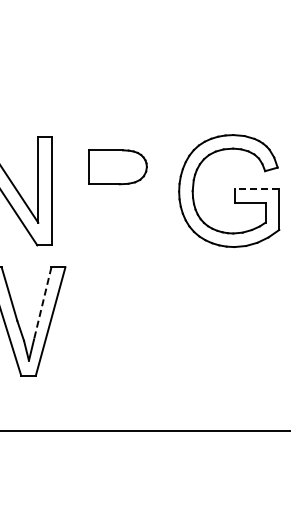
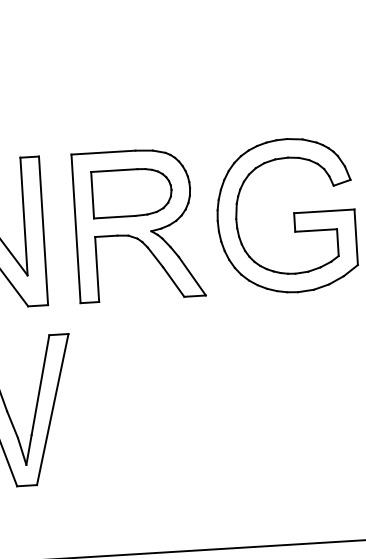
line: (256, 189) -> (323, 211), dashed -> solid
part: (121, 190) -> (138, 224), added
line: (42, 303) -> (40, 385), dashed -> solid

